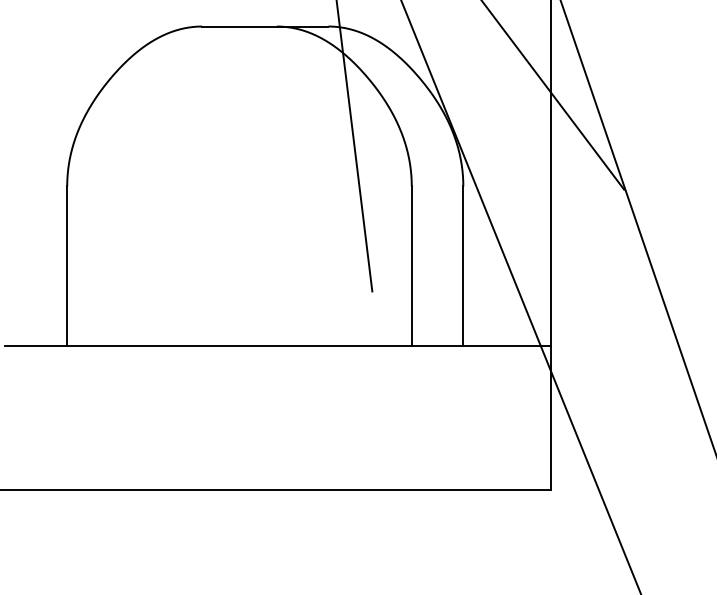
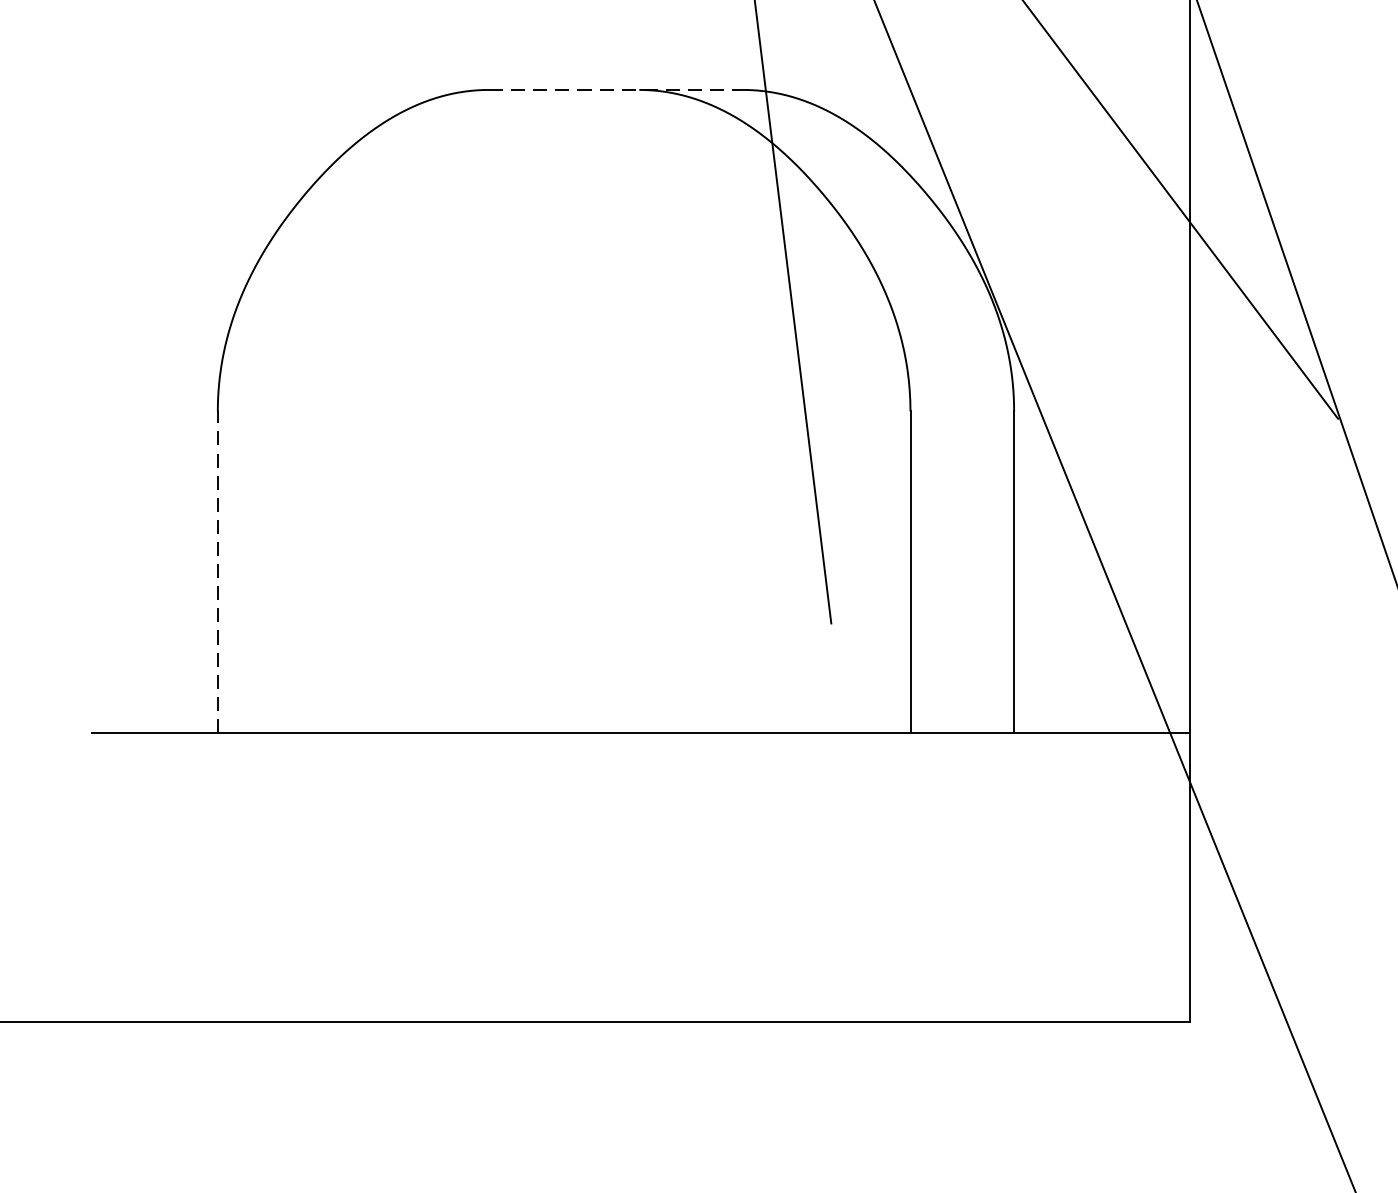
line: (265, 26) -> (616, 89), solid -> dashed
line: (67, 266) -> (218, 572), solid -> dashed

